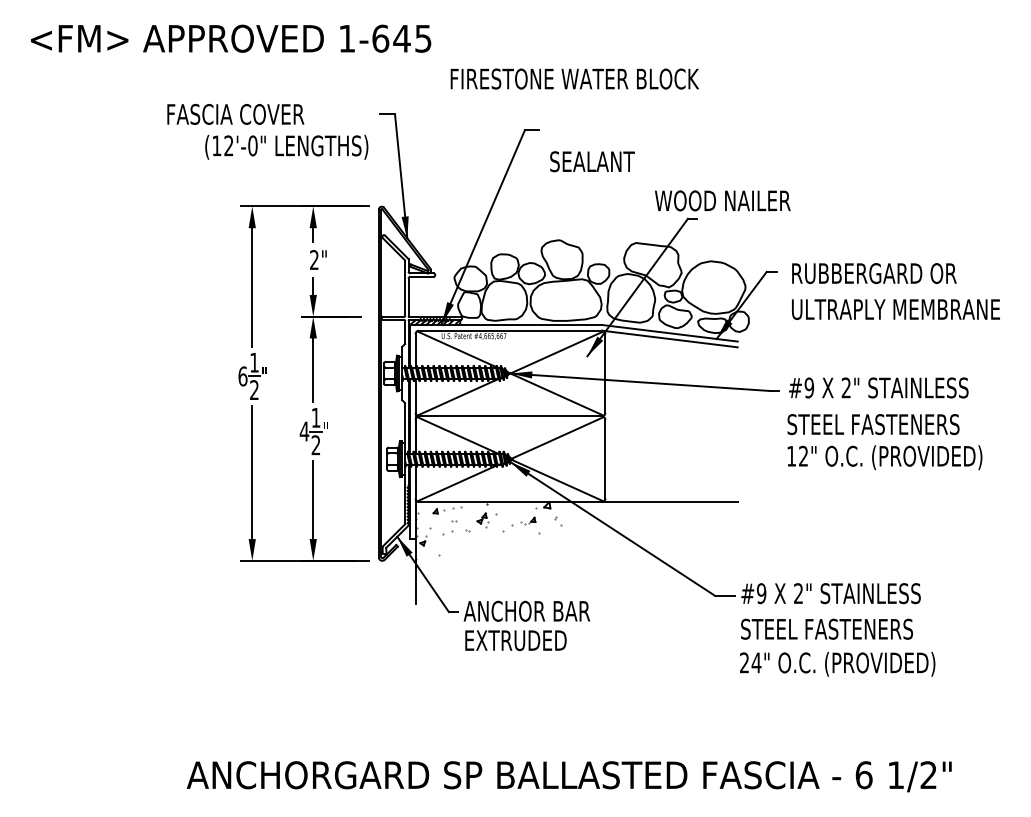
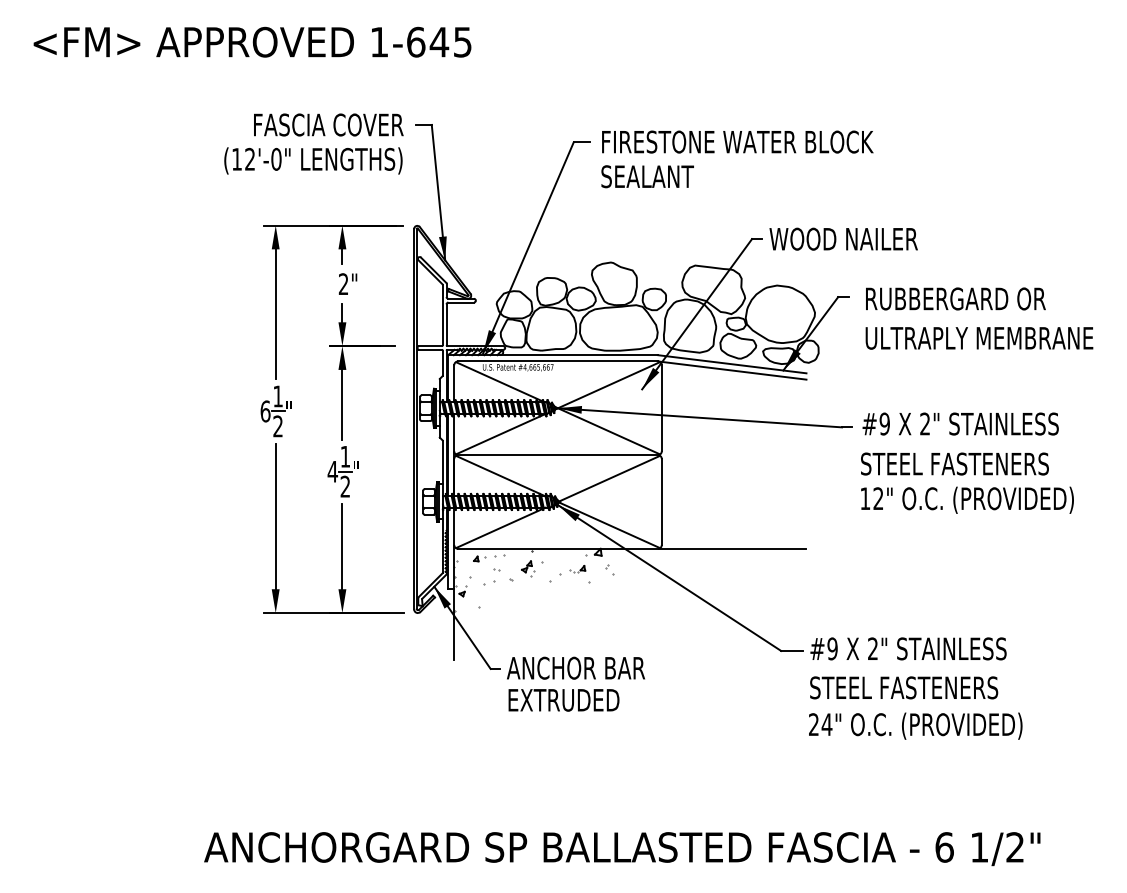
text: (574, 78) -> (737, 141), moved
text: (235, 114) -> (328, 125), moved
text: (722, 200) -> (843, 238), moved

